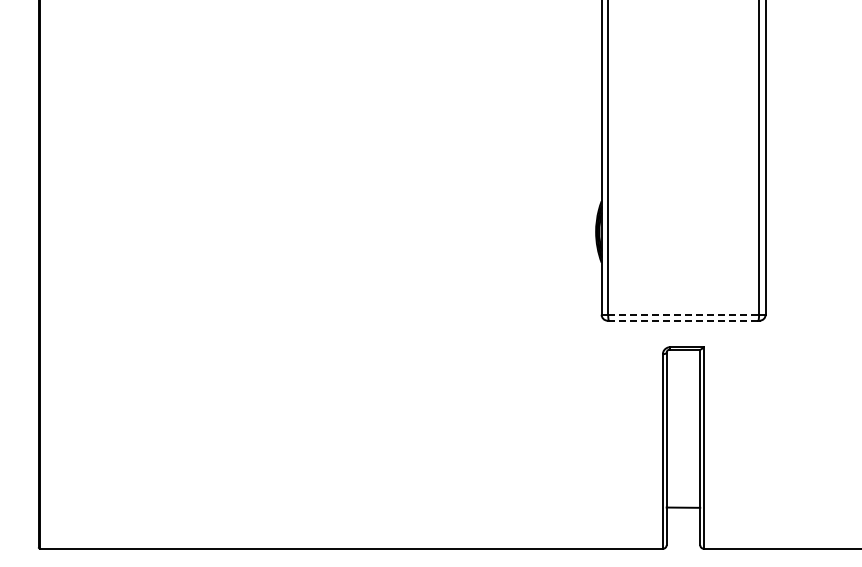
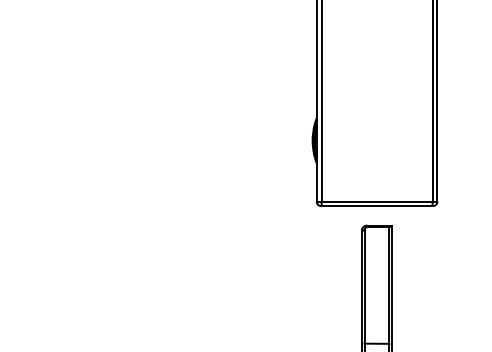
line: (684, 314) -> (377, 201), dashed -> solid
line: (683, 320) -> (376, 205), dashed -> solid

